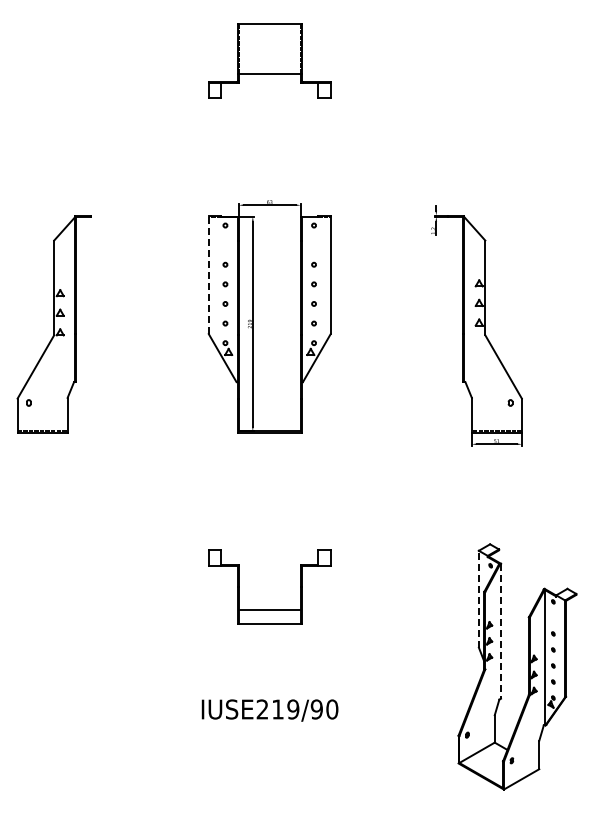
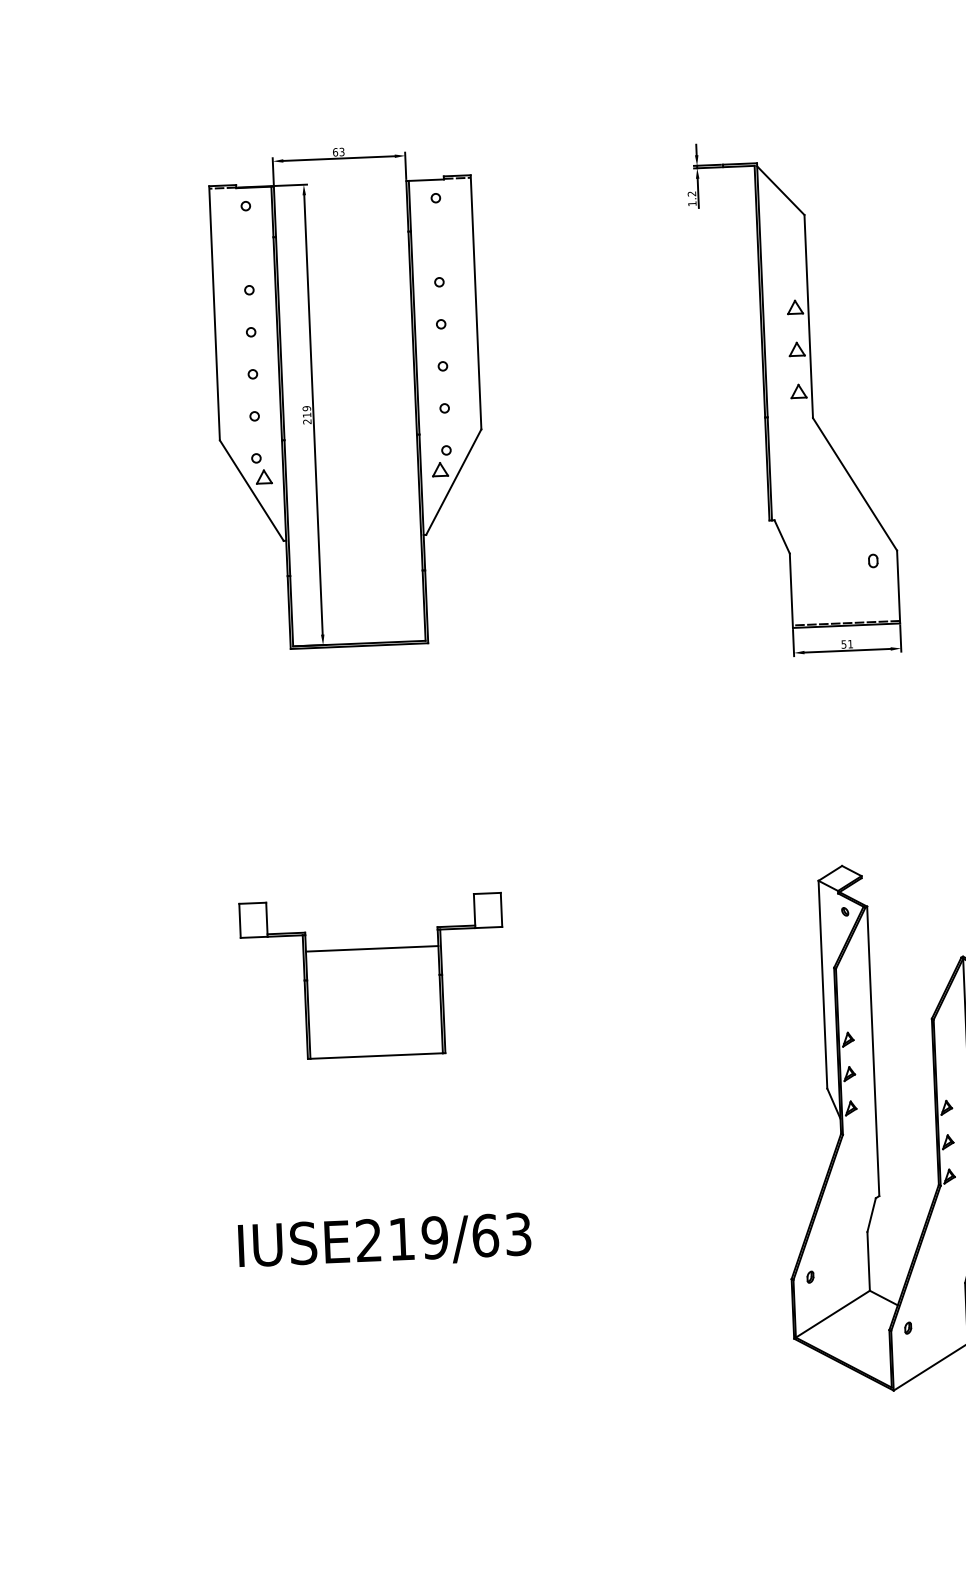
line: (208, 274) -> (213, 312), dashed -> solid
line: (478, 598) -> (822, 983), dashed -> solid
line: (269, 609) -> (371, 948), moved
line: (501, 631) -> (874, 1051), dashed -> solid
text: (324, 709) -> (501, 1235), IUSE219/90 -> IUSE219/63

